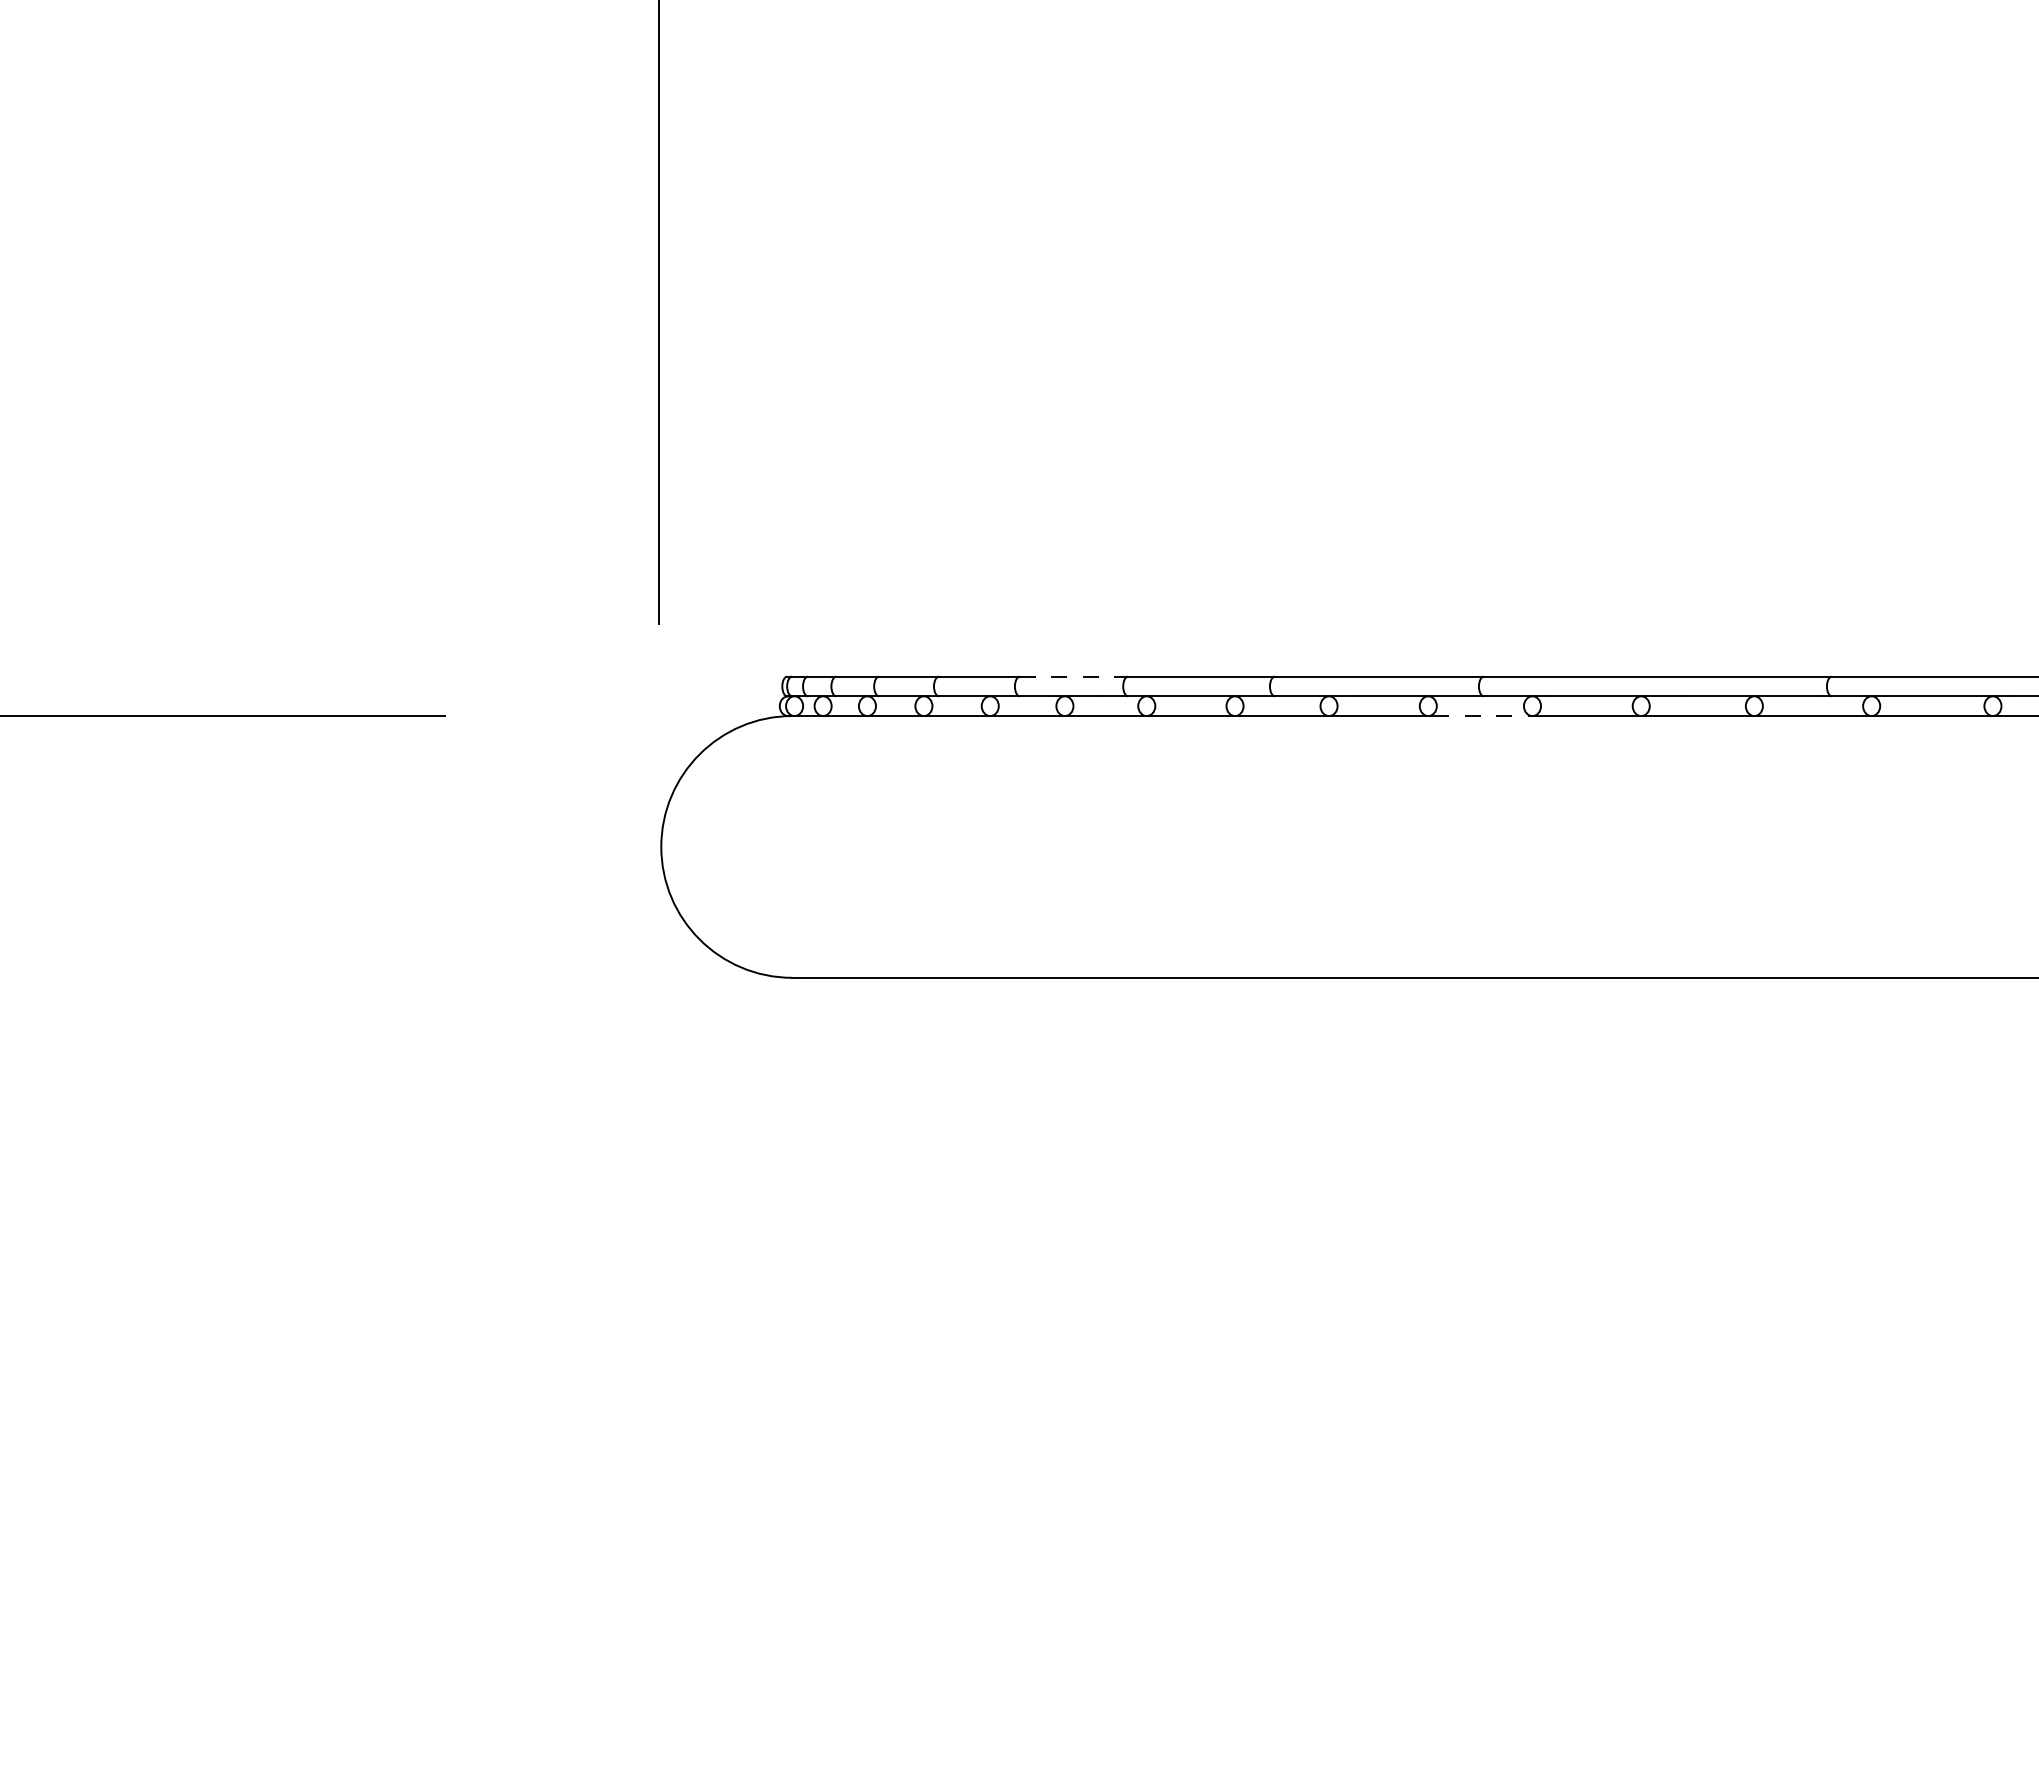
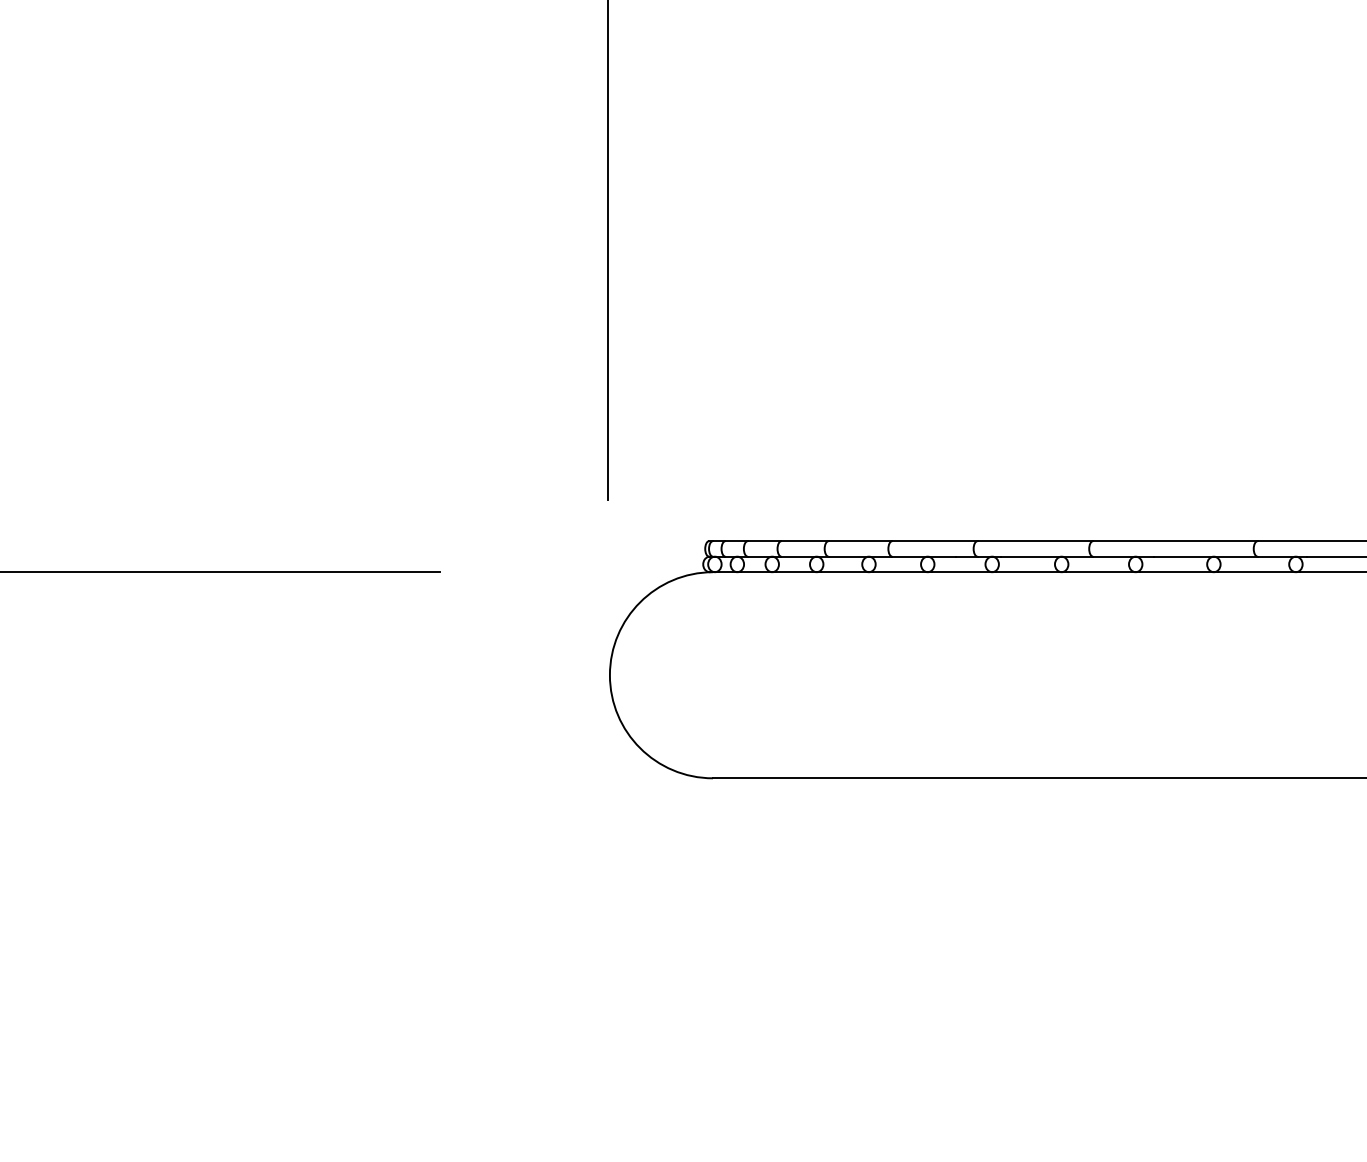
line: (1074, 676) -> (935, 541), dashed -> solid
line: (1482, 716) -> (1256, 572), dashed -> solid

